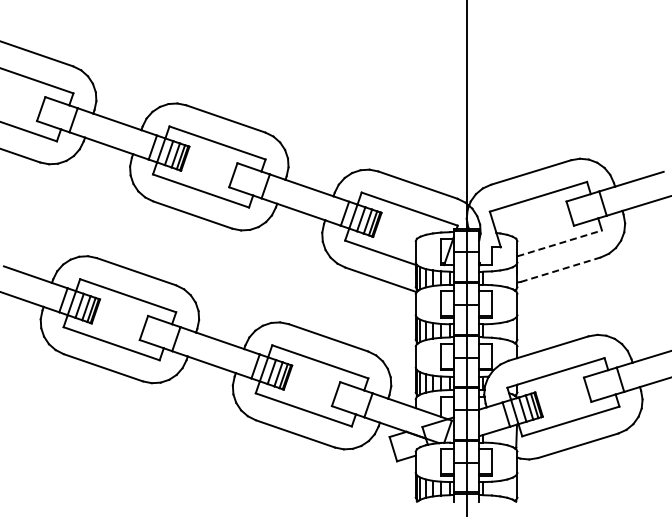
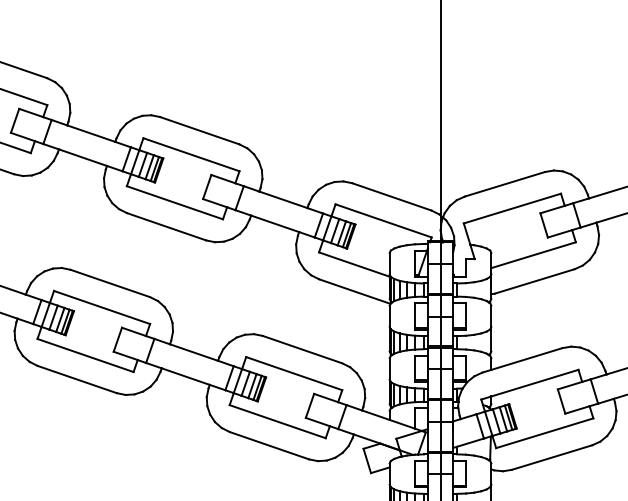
line: (560, 243) -> (534, 255), dashed -> solid
line: (560, 269) -> (534, 281), dashed -> solid

